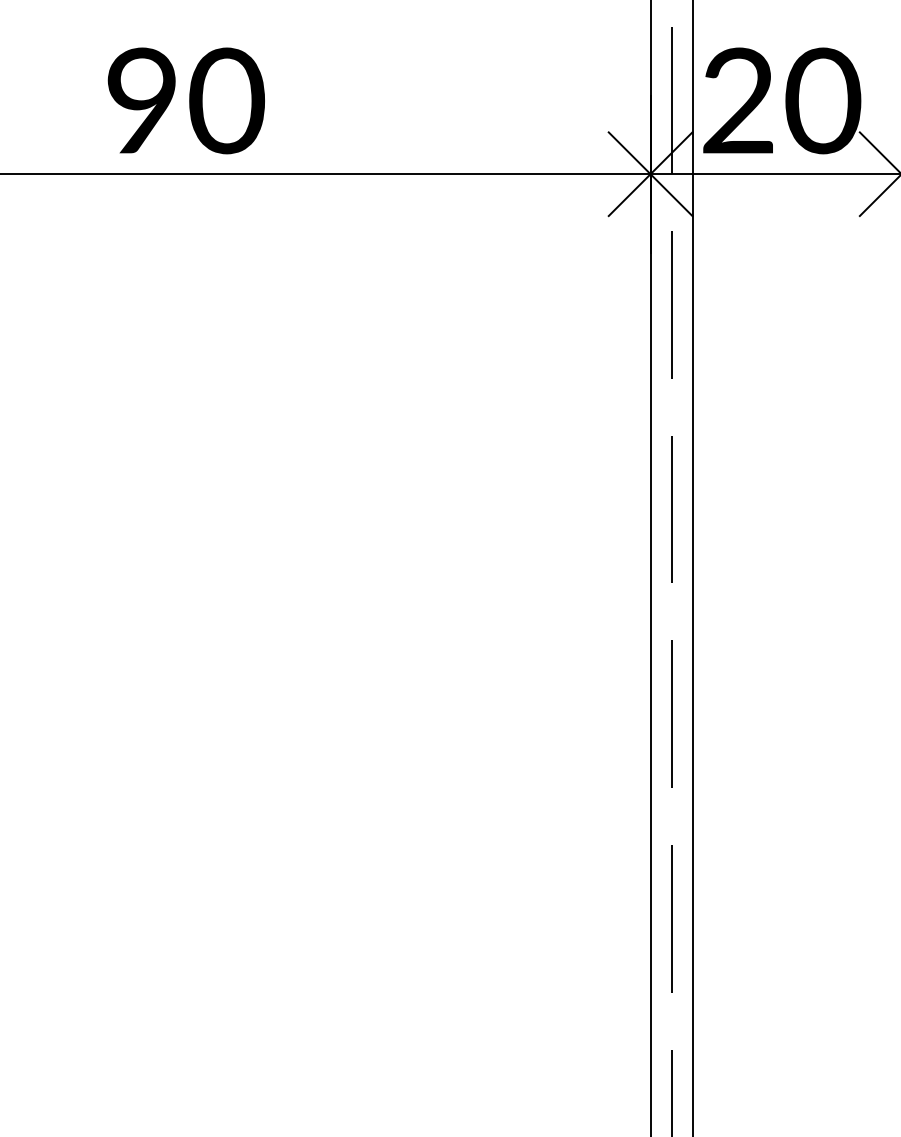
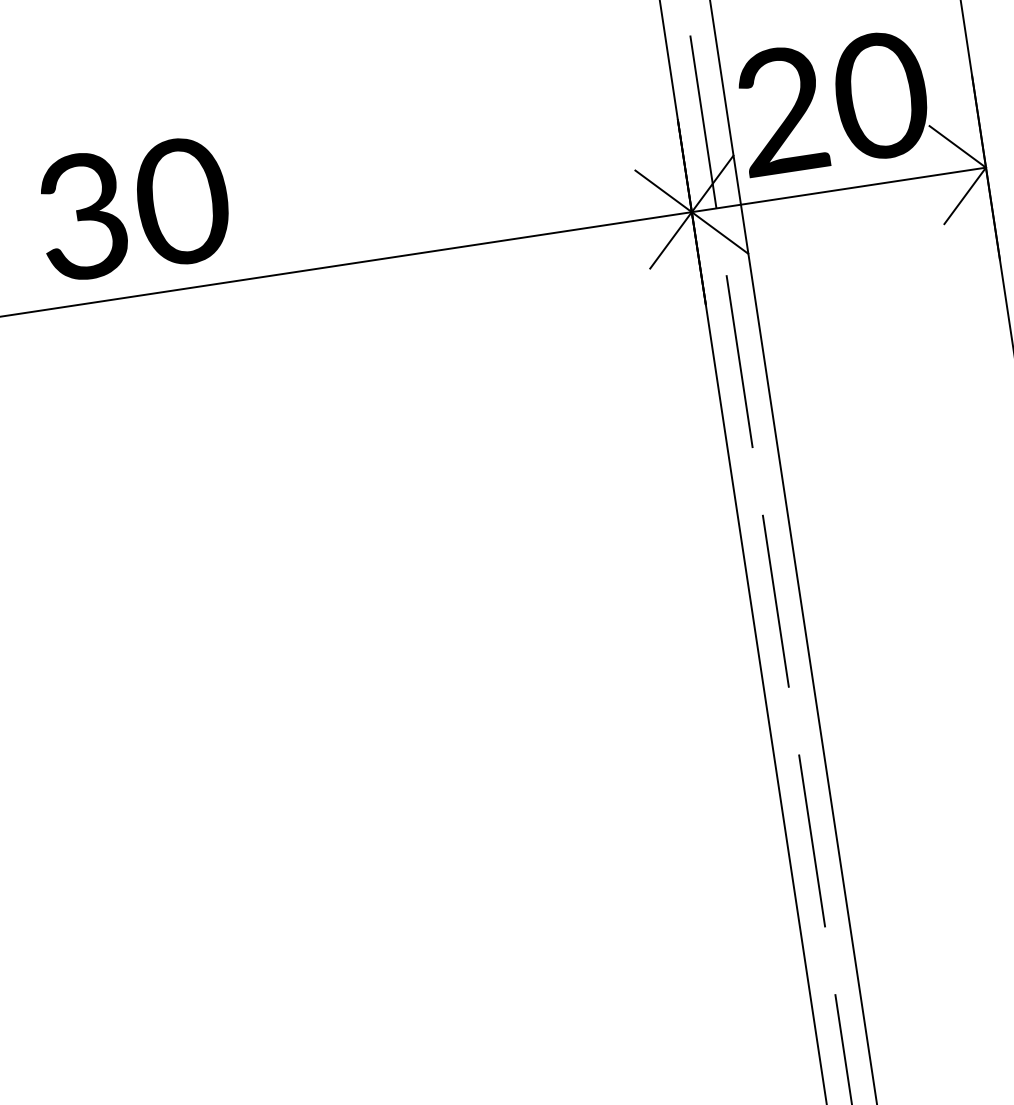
text: (141, 100) -> (82, 216), 90 -> 30

